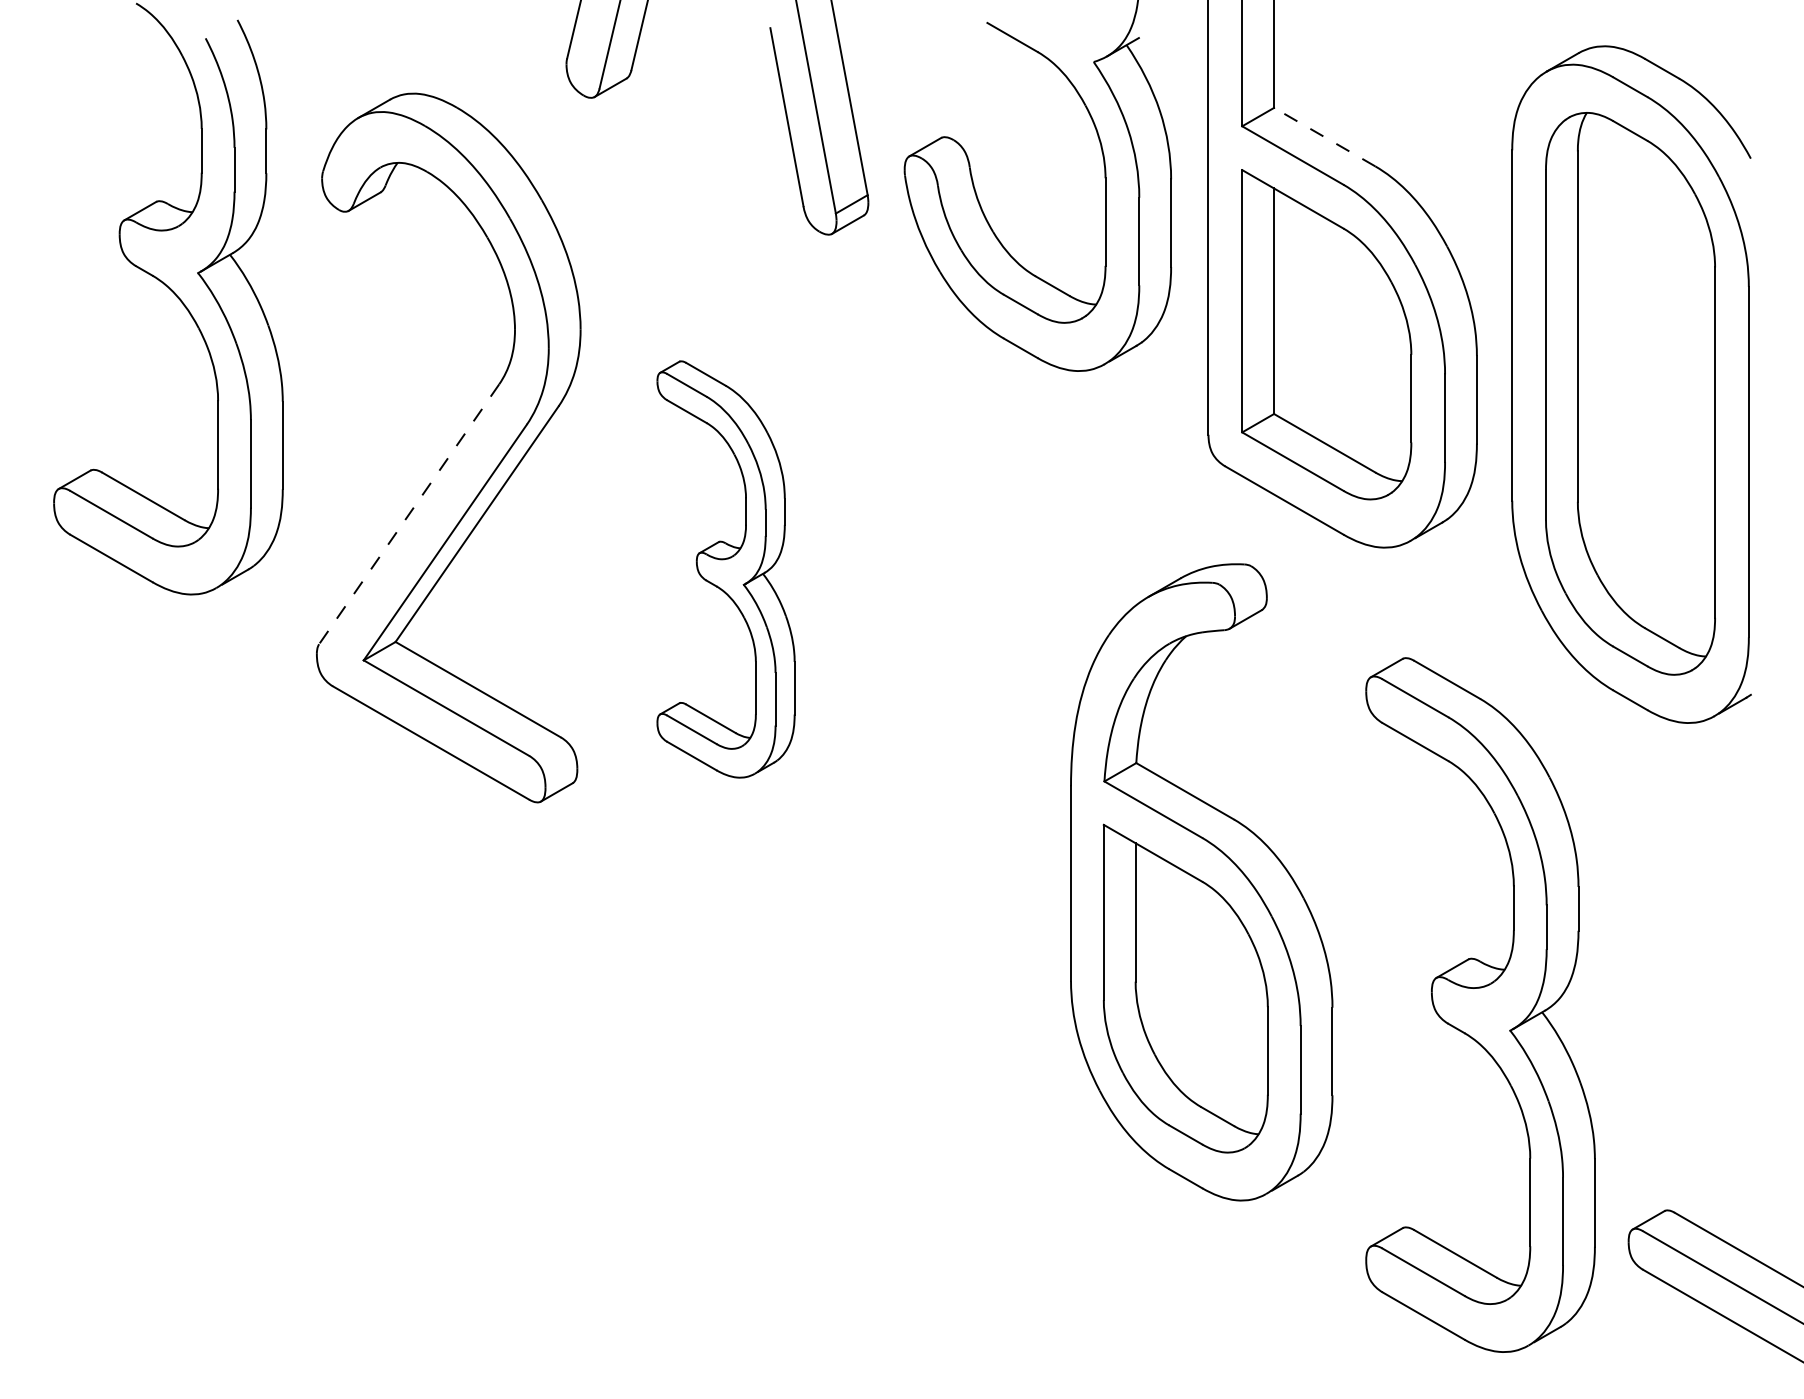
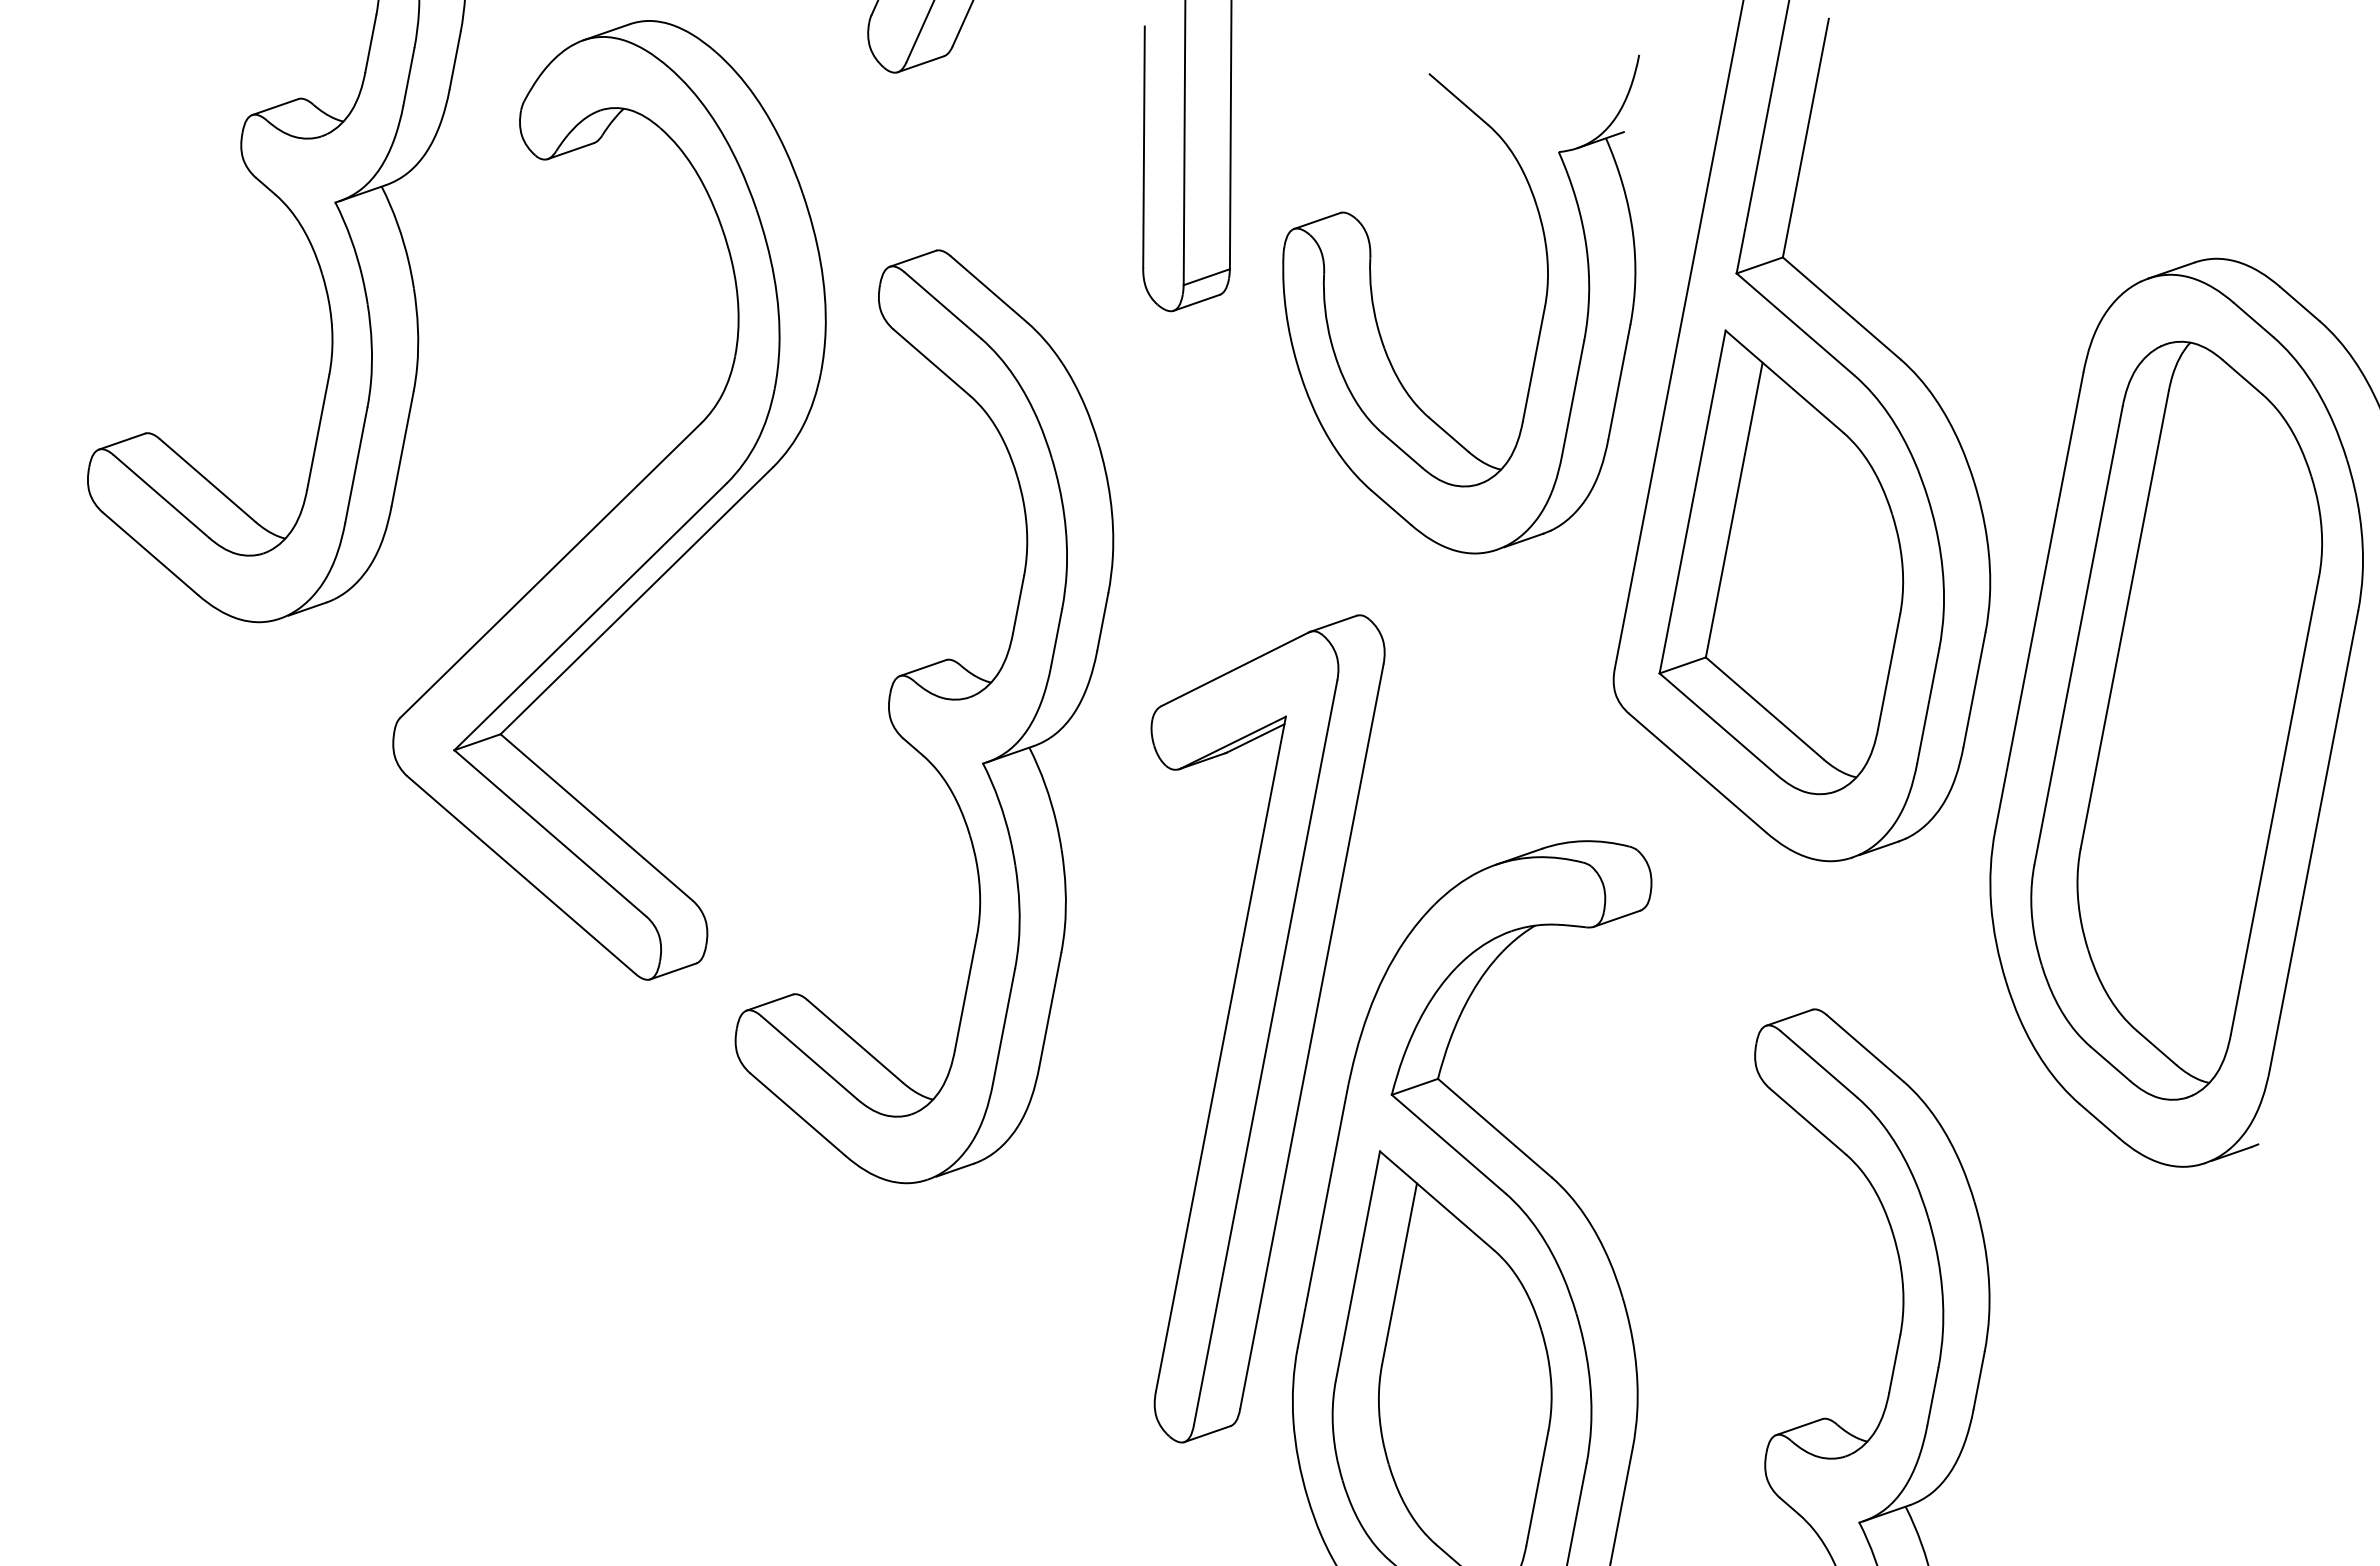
line: (1324, 136) -> (1841, 307), dashed -> solid
line: (408, 514) -> (549, 570), dashed -> solid
part: (725, 569) -> (949, 722), size x1.67
part: (972, 749) -> (1227, 1019), added

